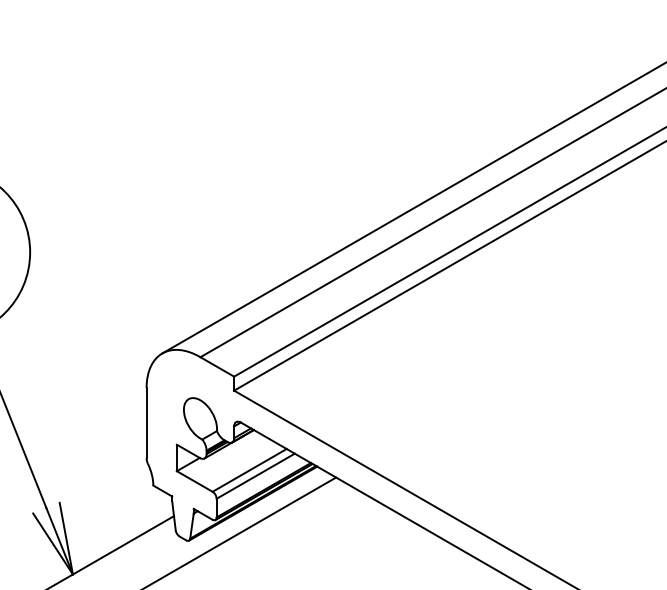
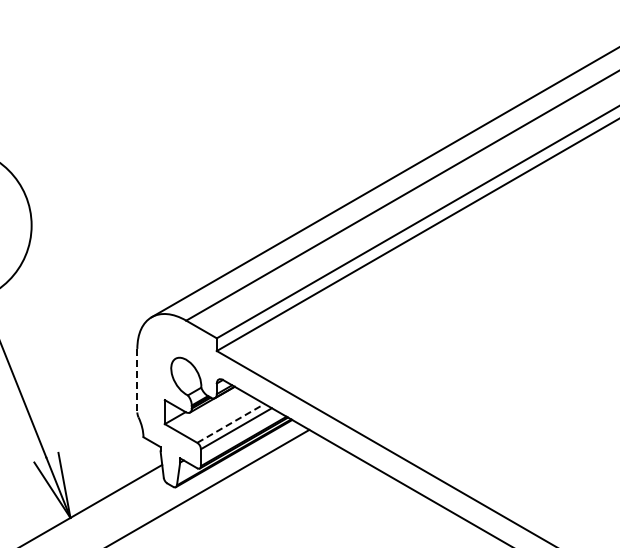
line: (146, 423) -> (137, 380), solid -> dashed
line: (249, 470) -> (230, 423), solid -> dashed

